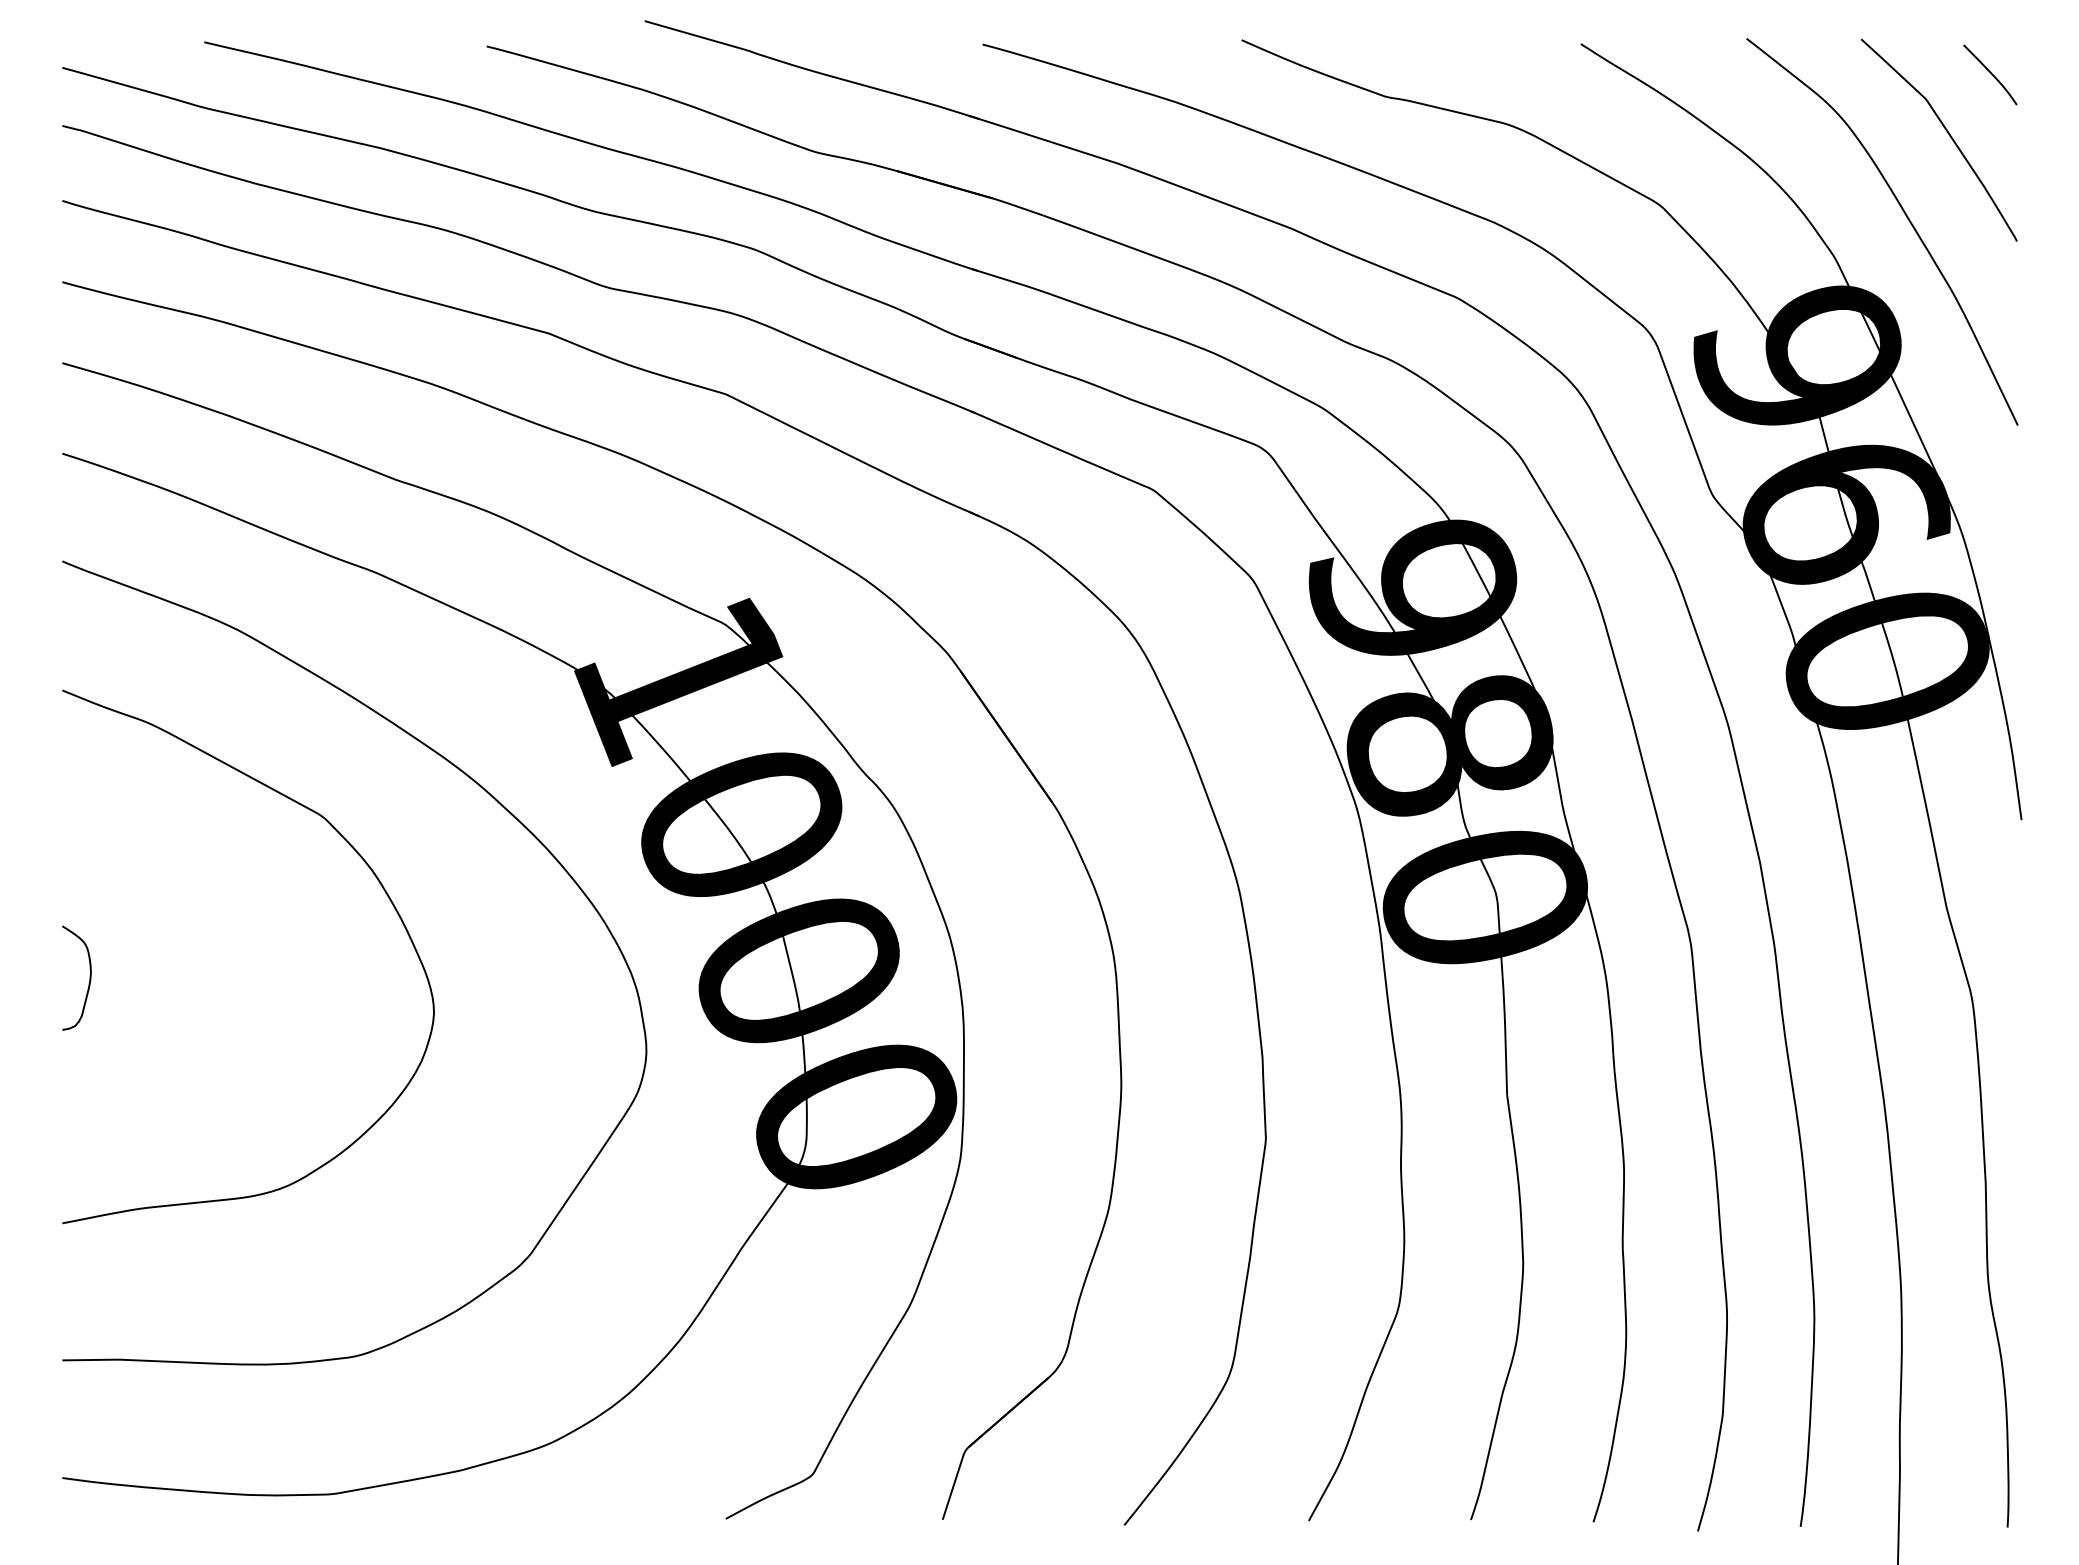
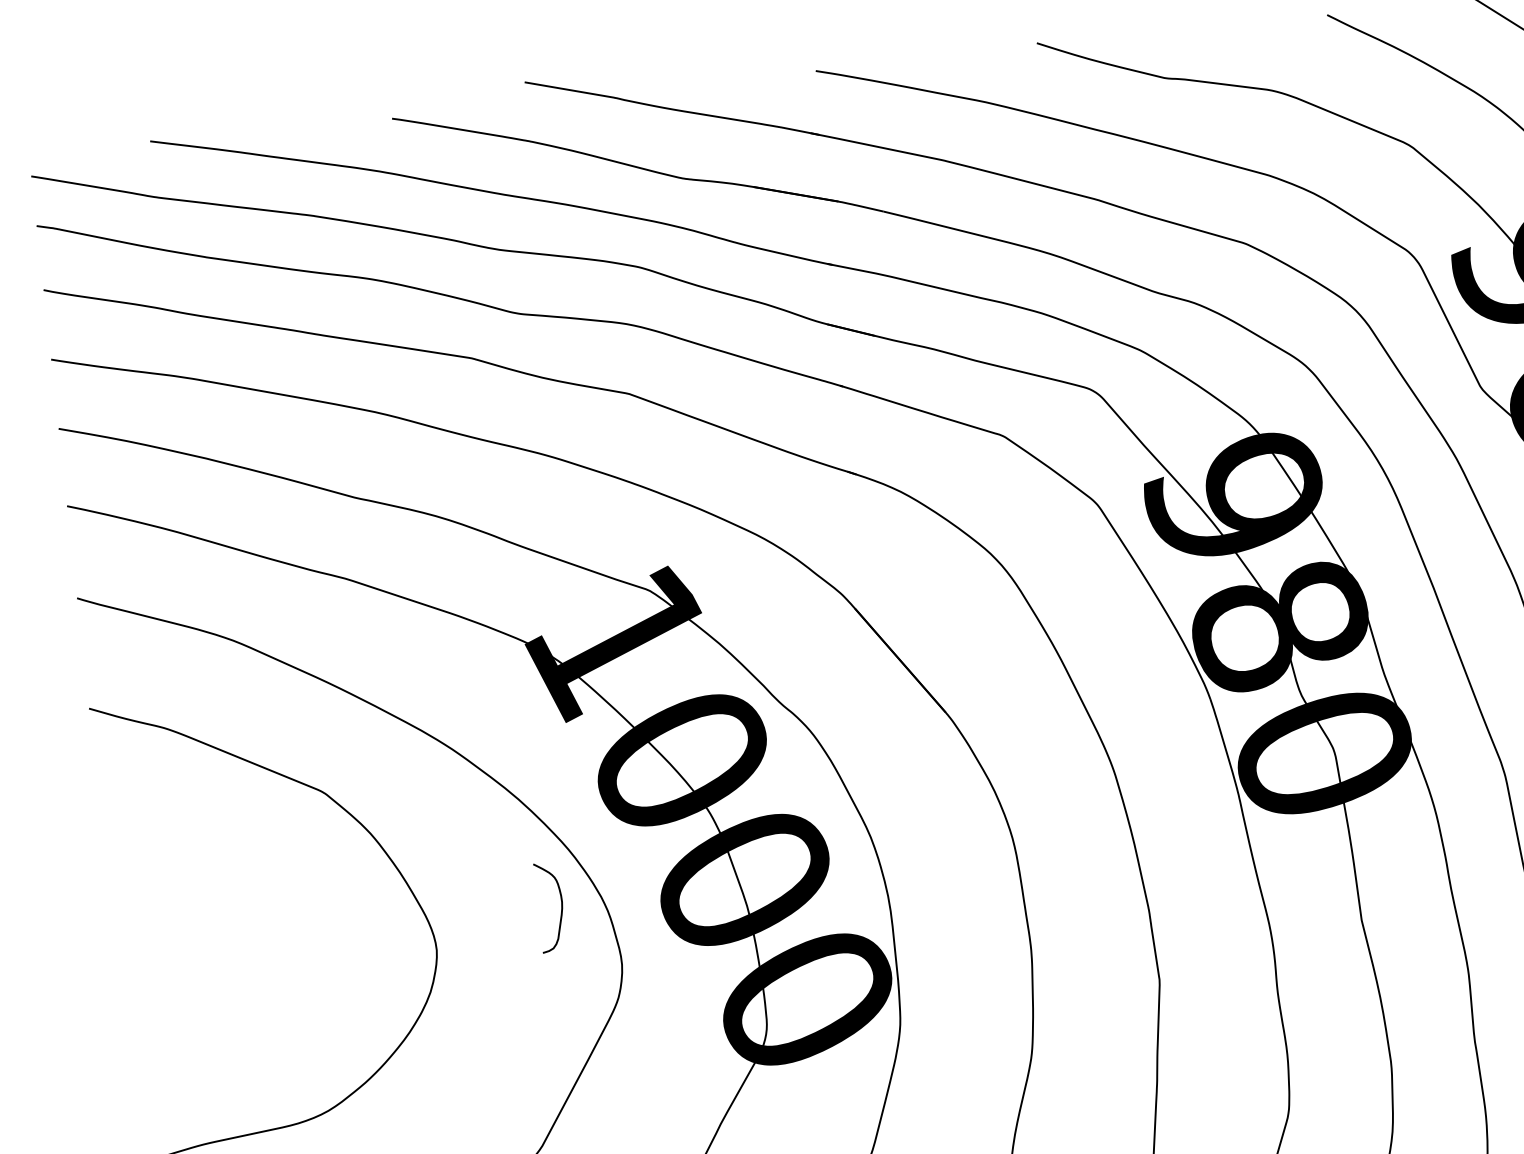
curve: (89, 977) -> (561, 905), moved

